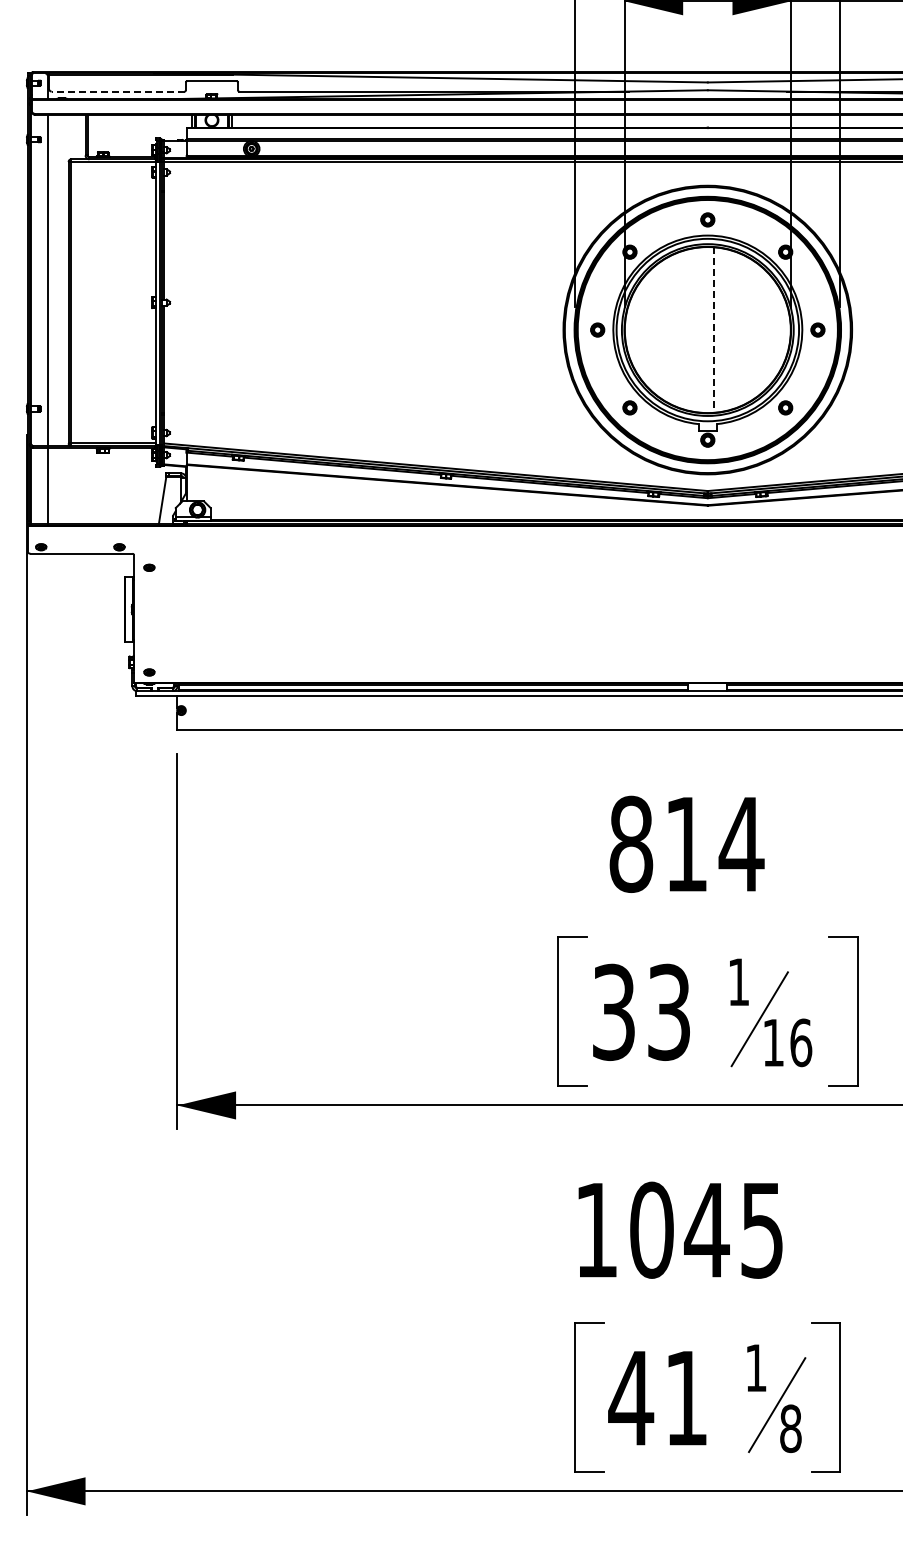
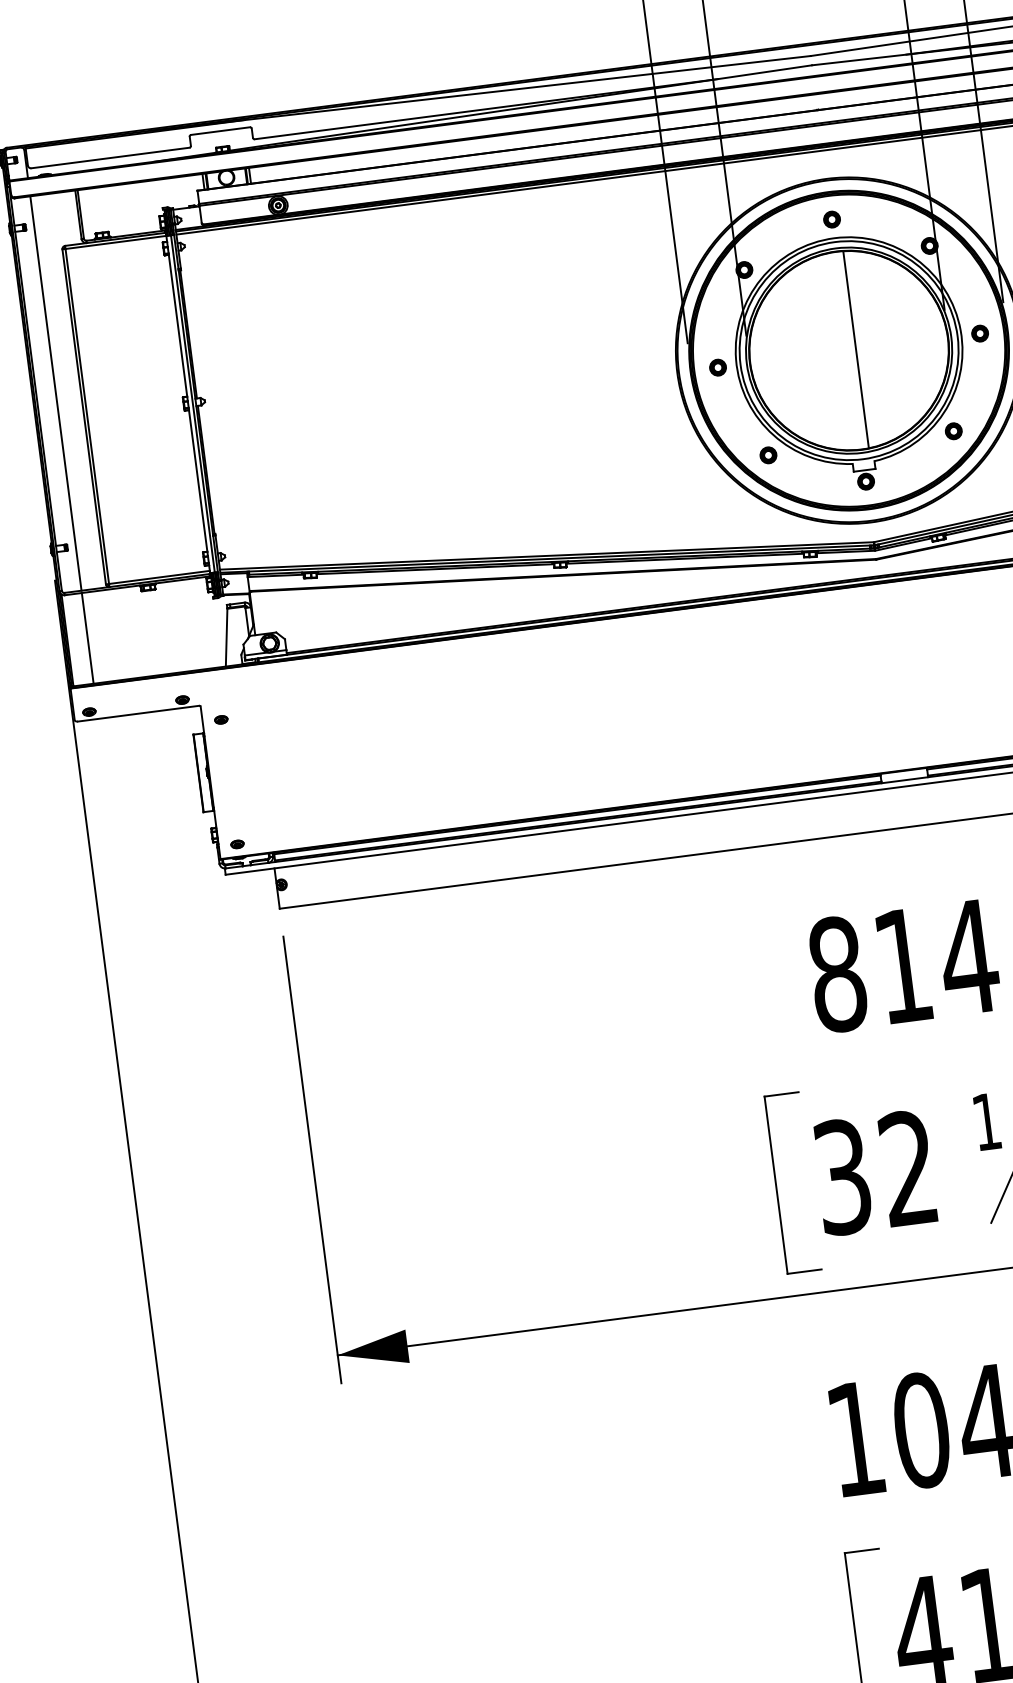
line: (117, 91) -> (109, 158), dashed -> solid
line: (713, 330) -> (855, 350), dashed -> solid
text: (668, 1011) -> (907, 1167), 33 -> 32

